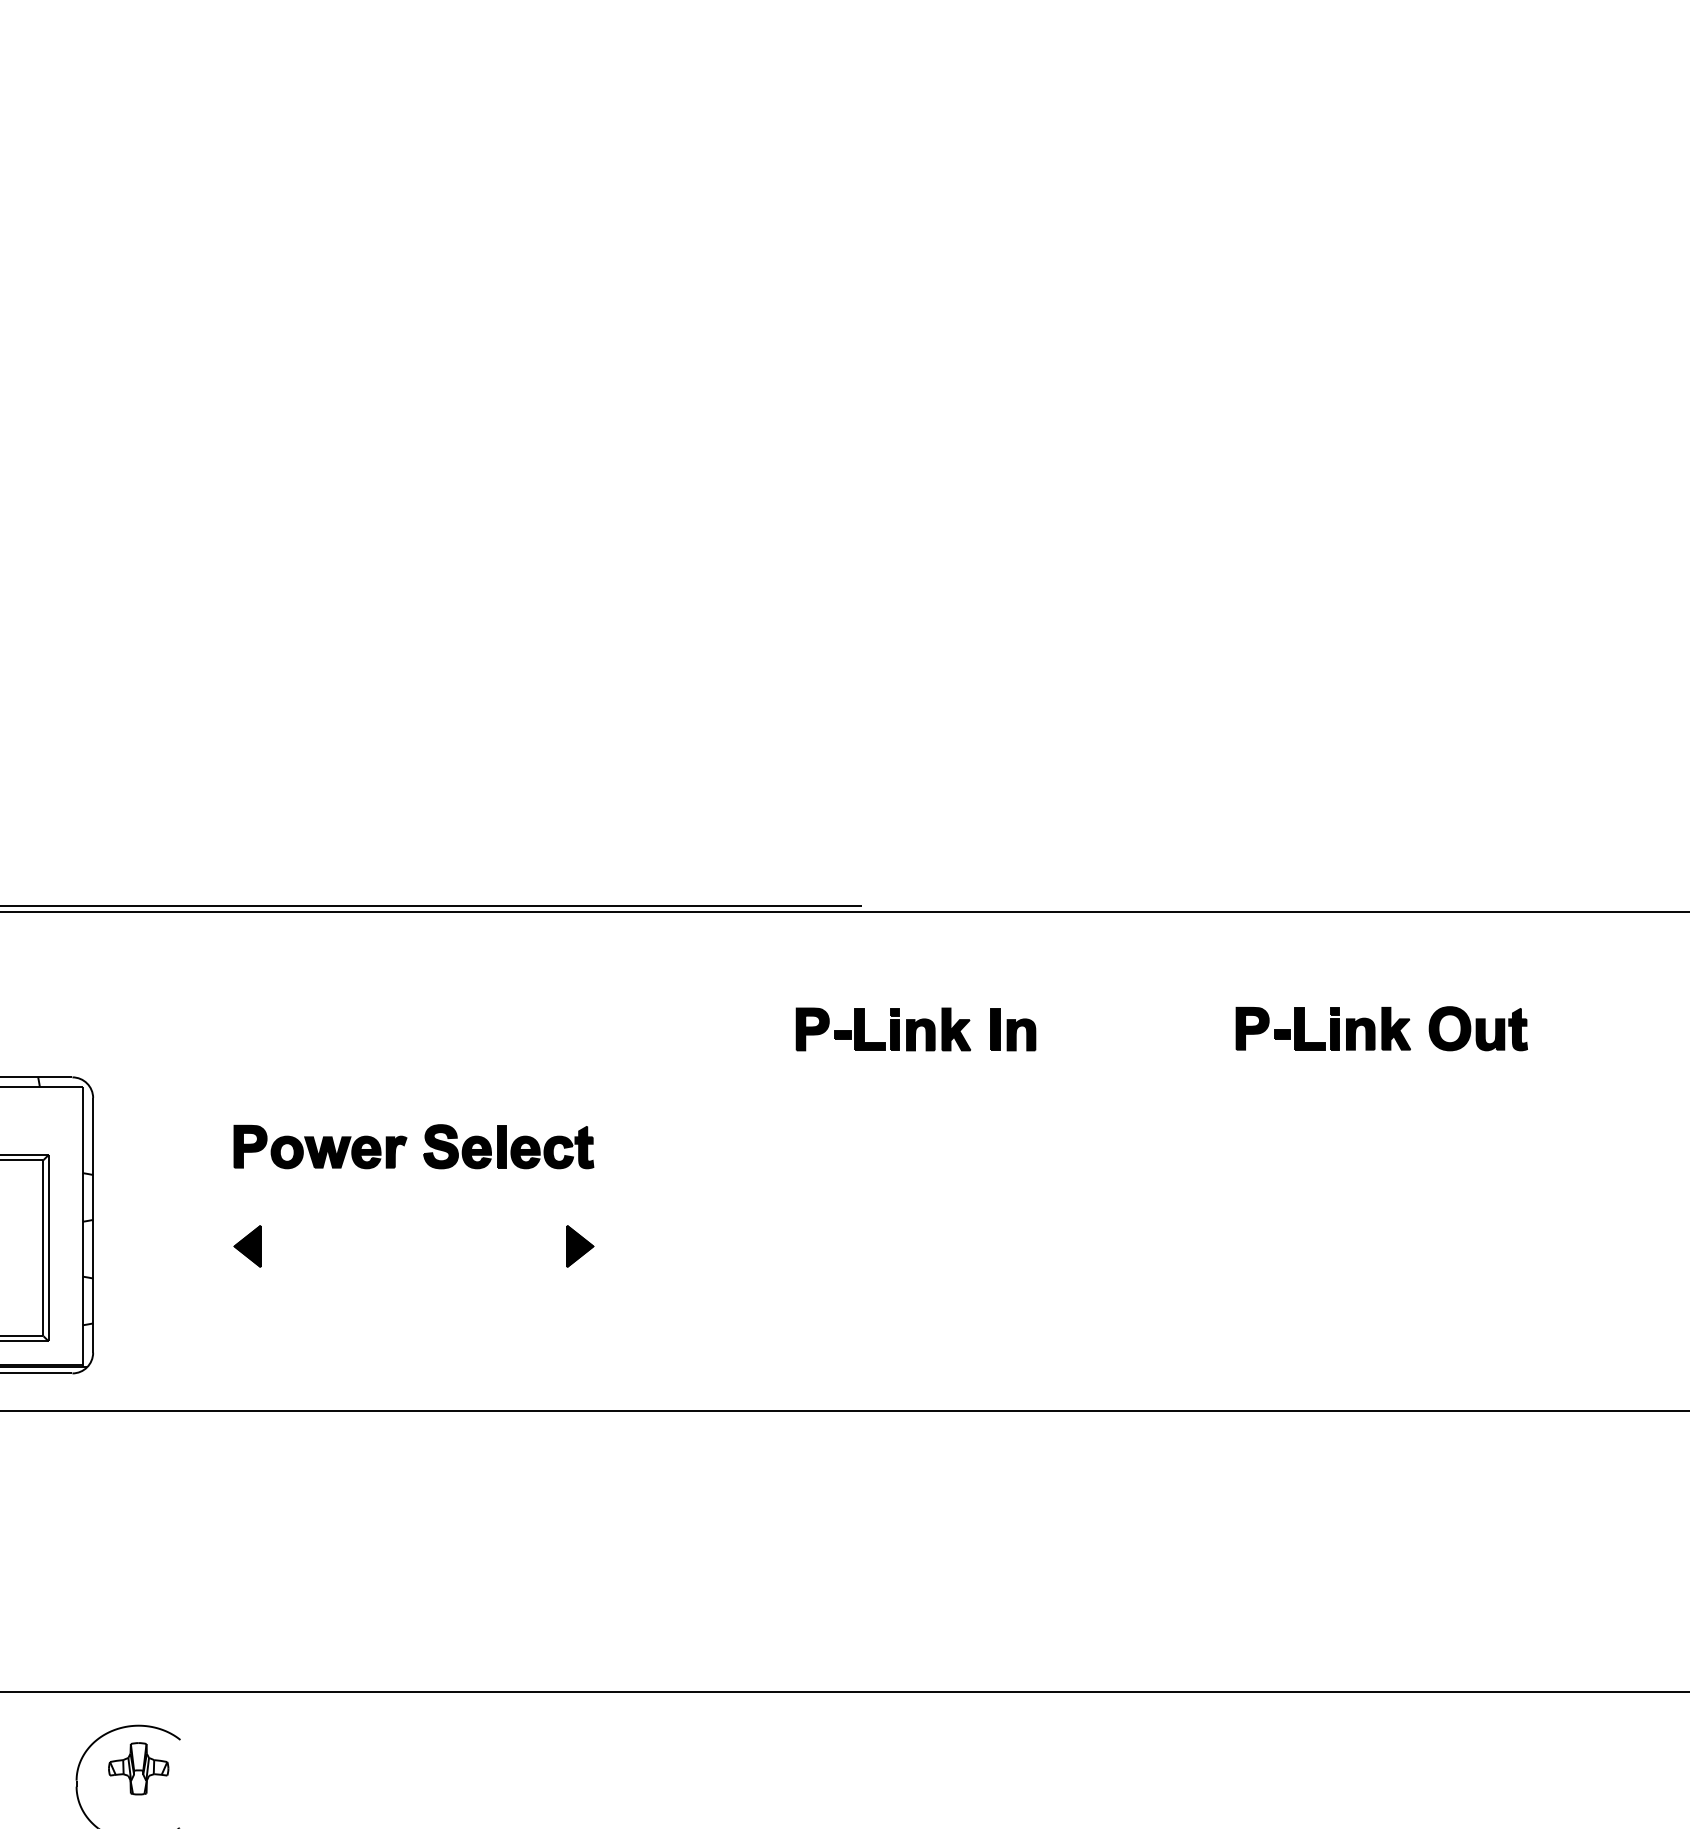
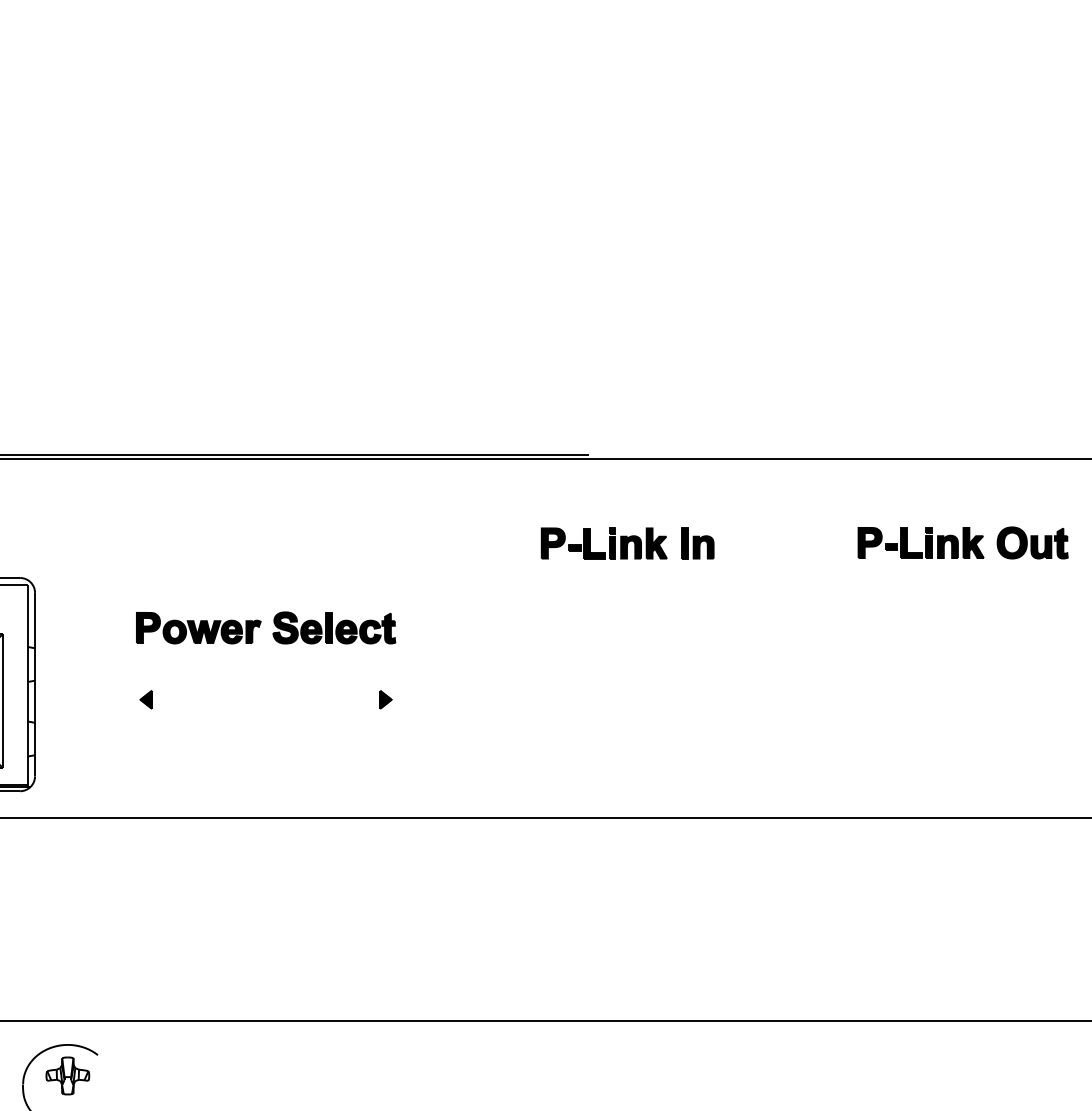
part: (247, 1246) -> (146, 699), size x0.6
part: (580, 1246) -> (386, 699), size x0.6

